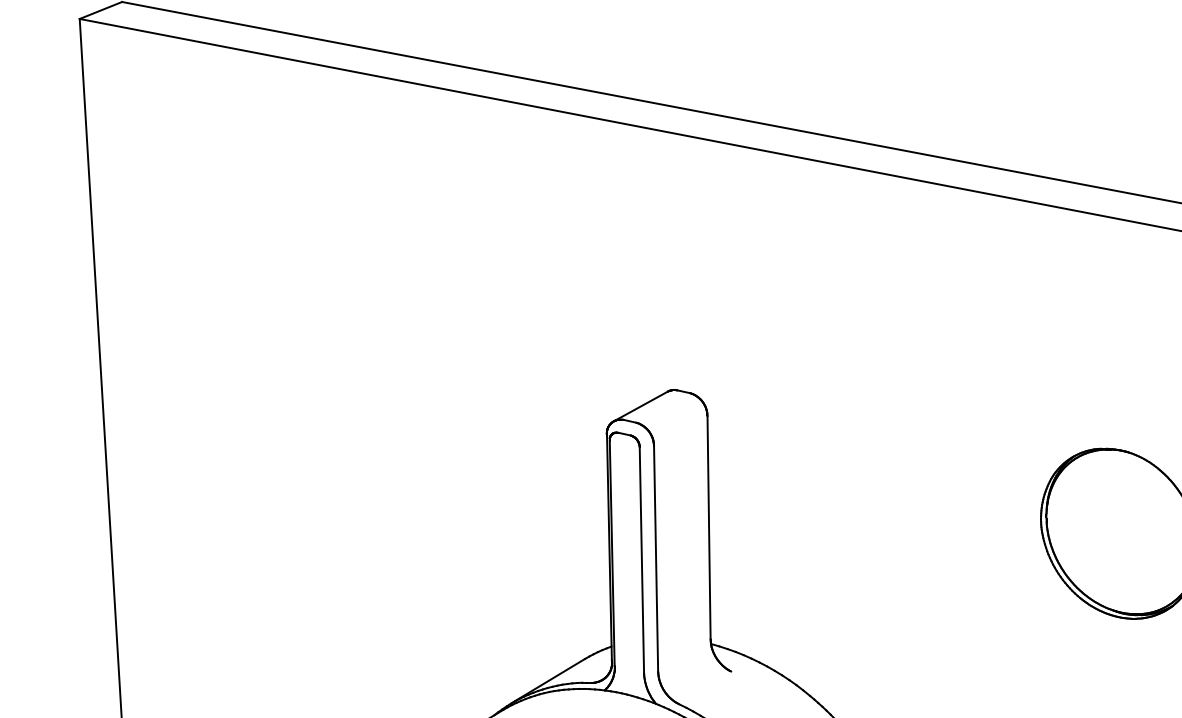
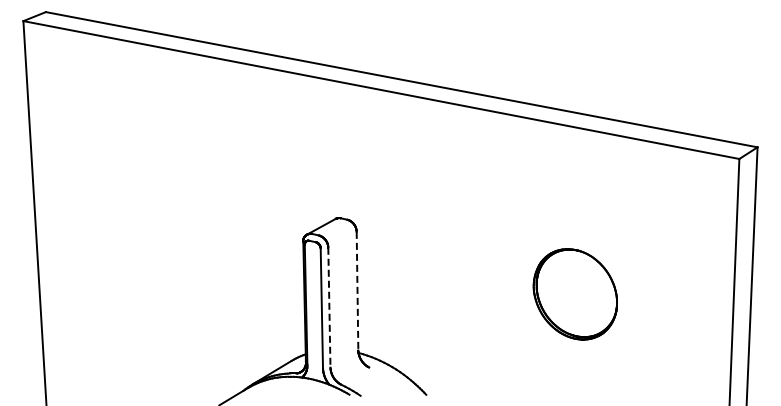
line: (709, 528) -> (357, 291), solid -> dashed
line: (656, 558) -> (329, 307), solid -> dashed

